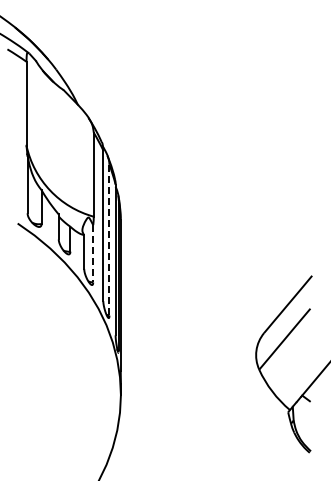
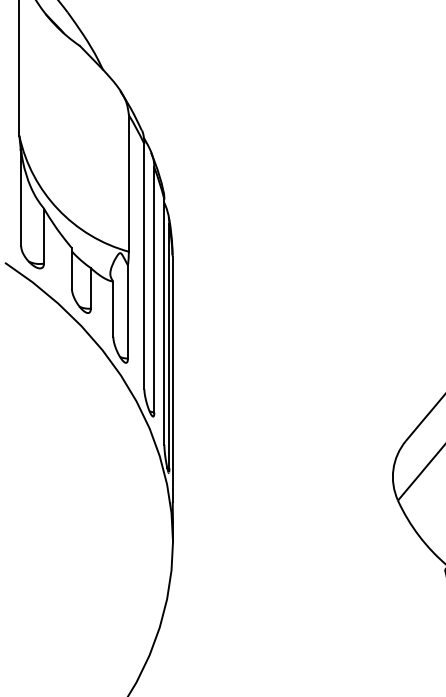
line: (109, 240) -> (154, 290), dashed -> solid
line: (93, 253) -> (128, 311), dashed -> solid

